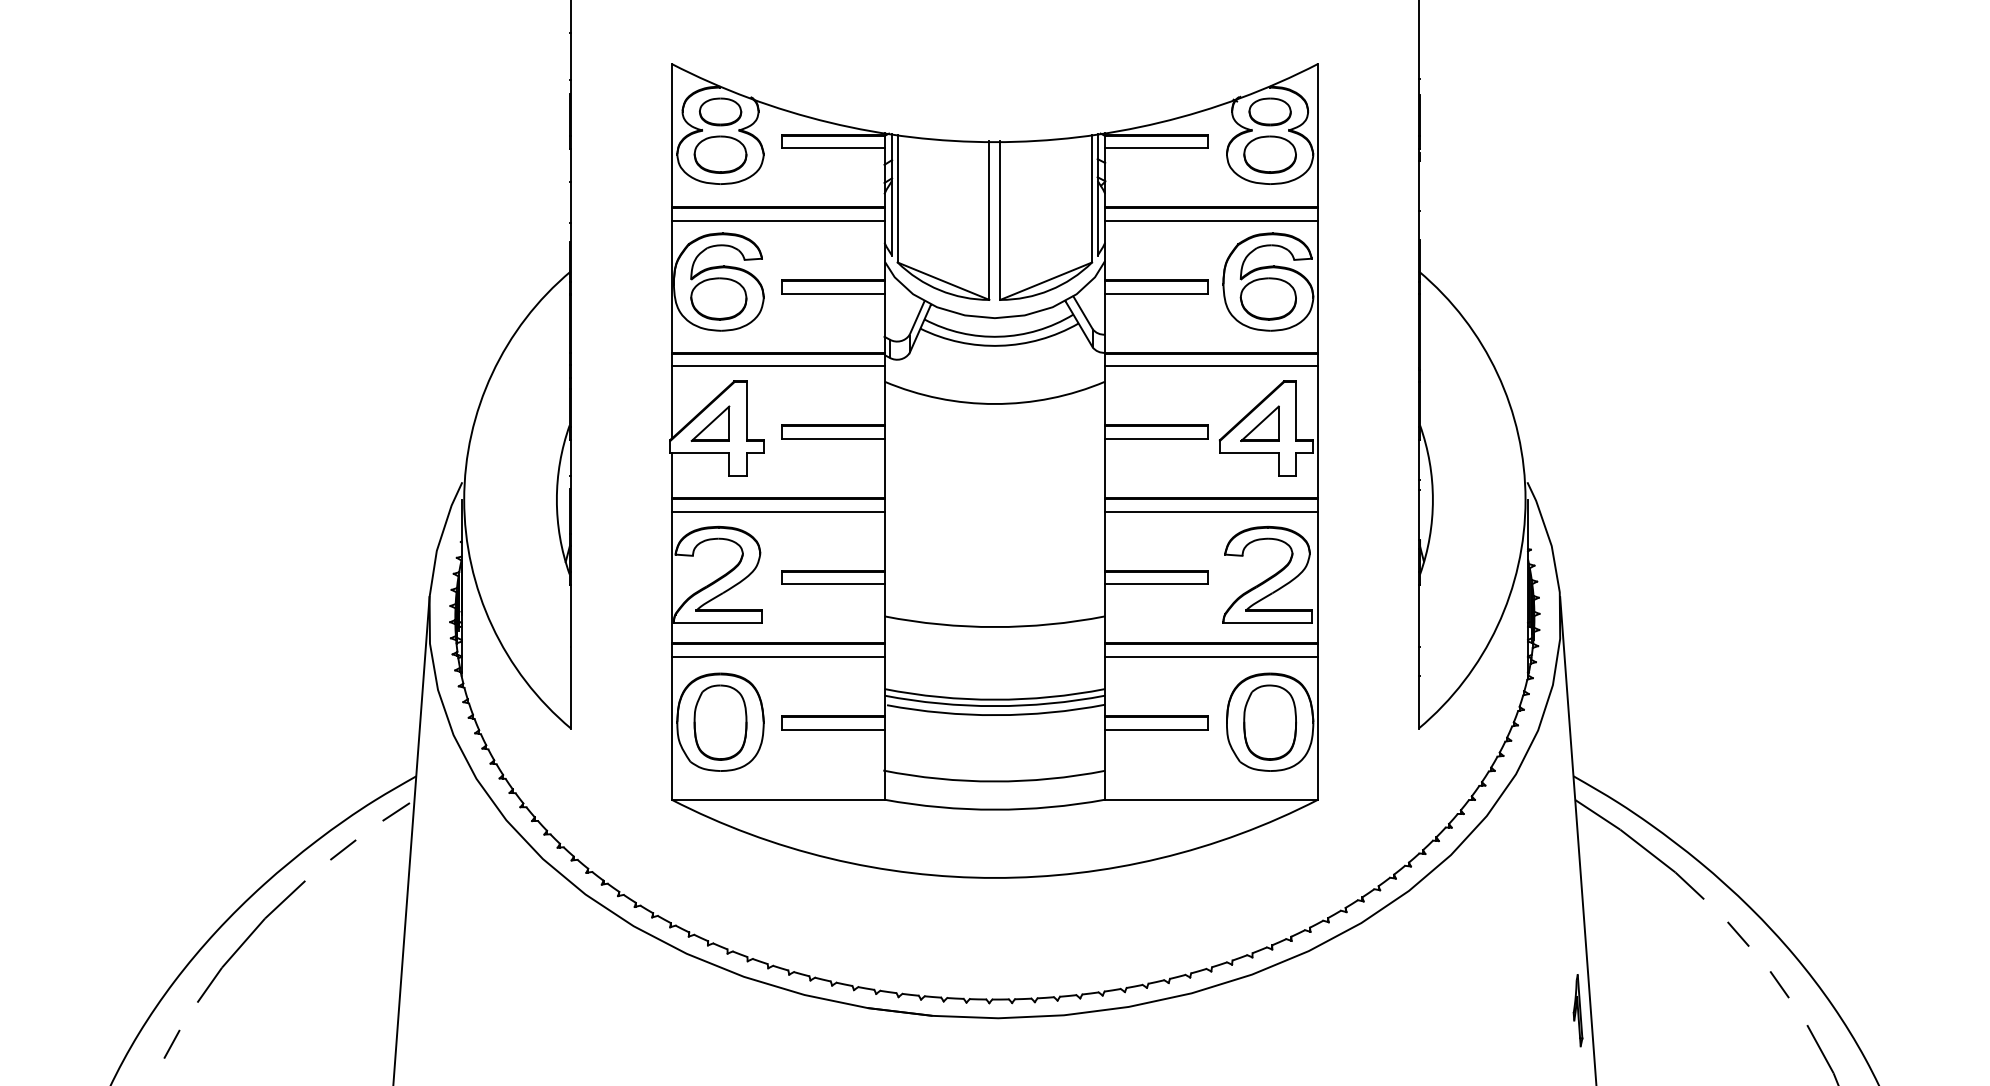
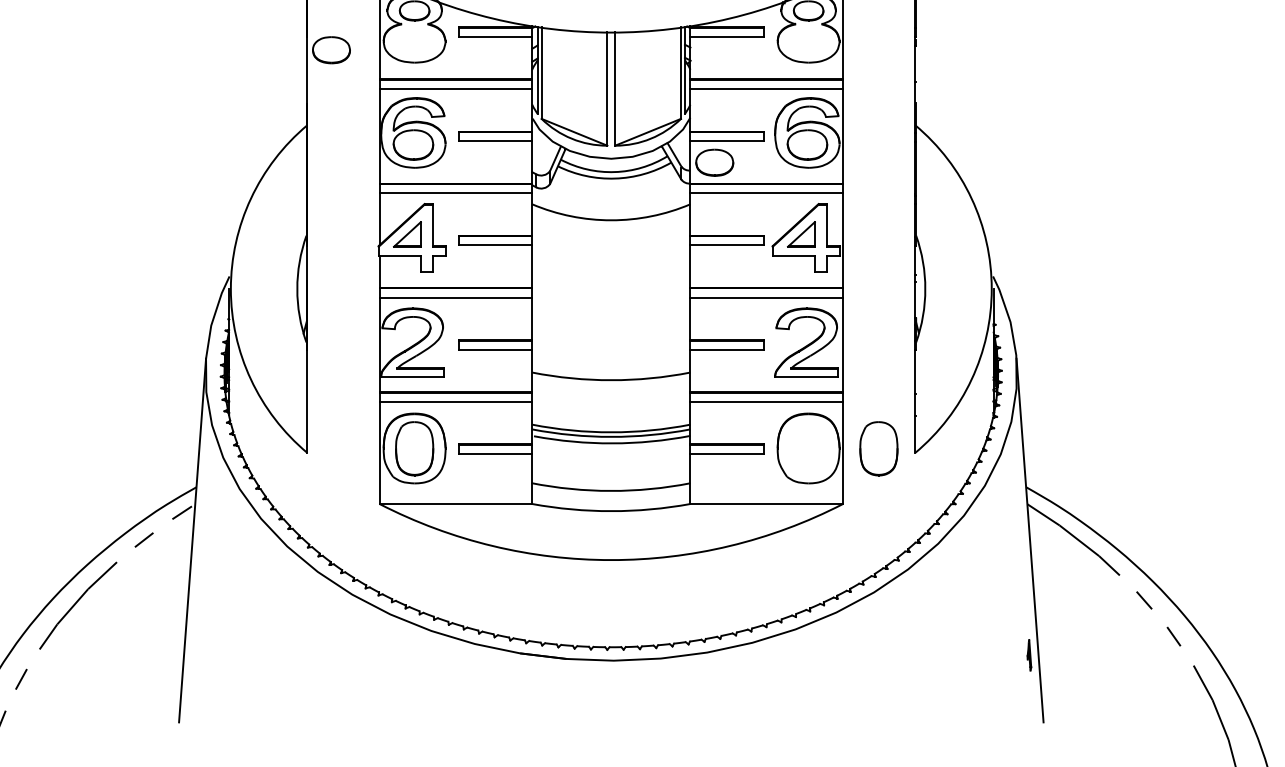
part: (720, 154) -> (331, 50), moved
part: (1269, 154) -> (714, 162), moved
part: (1270, 722) -> (879, 448), moved
part: (1577, 1010) -> (1029, 655), size x0.6

